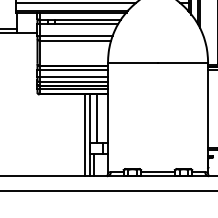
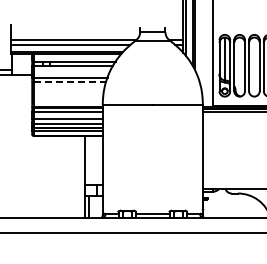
line: (75, 40) -> (70, 82), solid -> dashed
line: (97, 118) -> (92, 160), removed
line: (85, 134) -> (80, 176), removed

